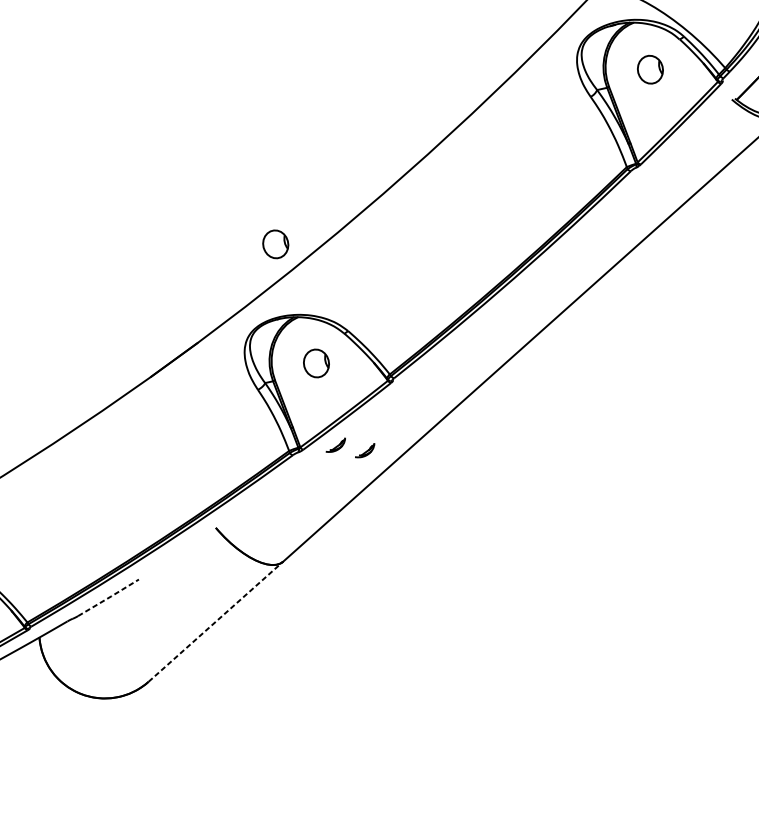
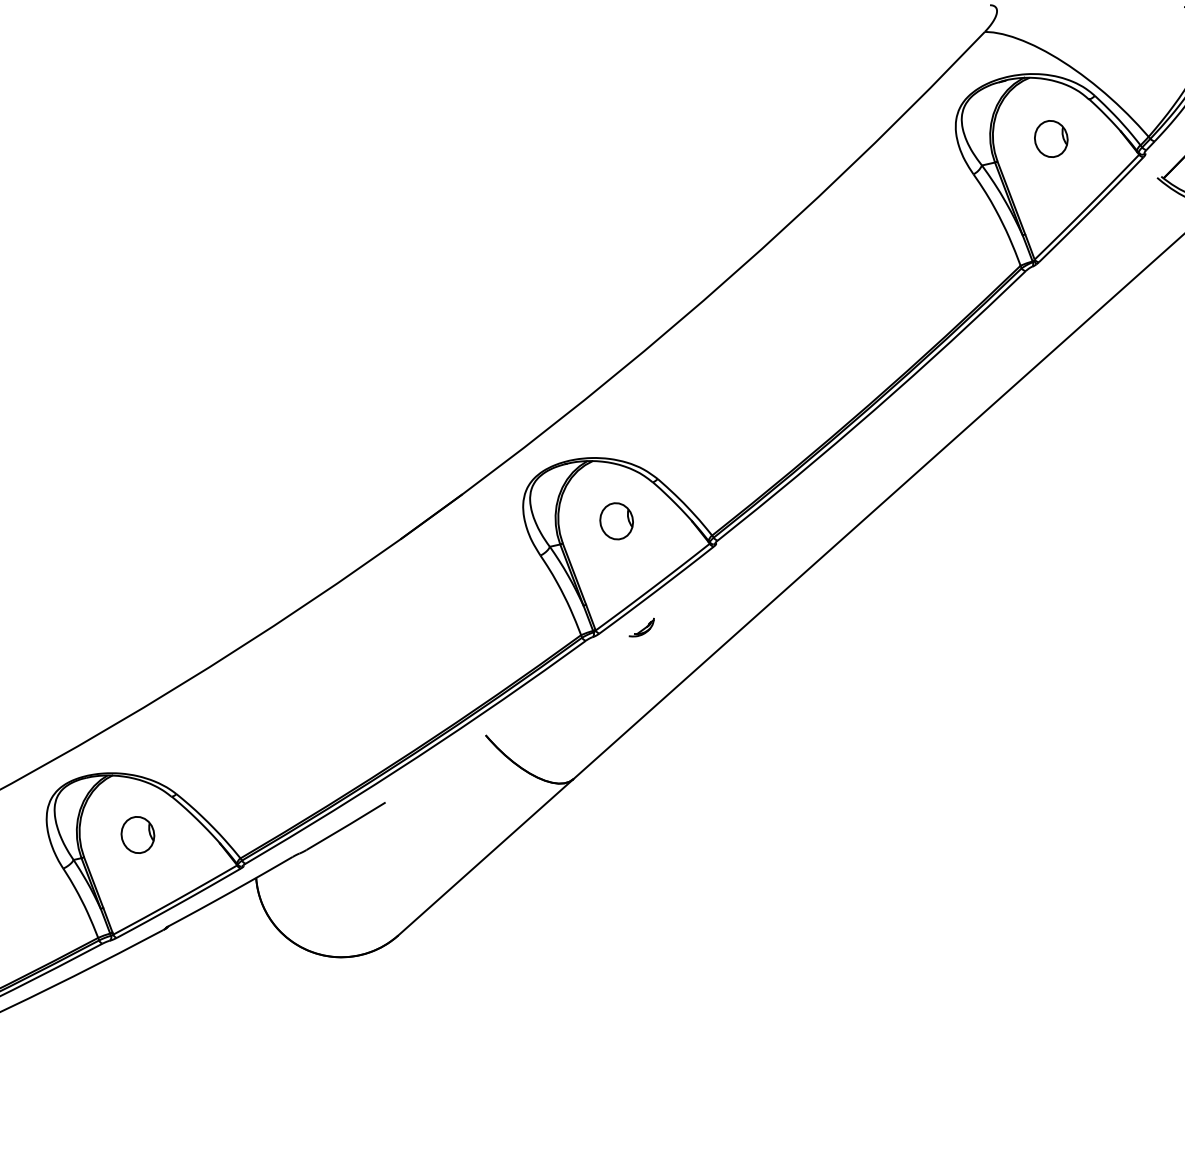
part: (275, 244) -> (563, 366), removed
part: (364, 450) -> (679, 634), removed
line: (108, 597) -> (346, 826), dashed -> solid
line: (216, 621) -> (486, 857), dashed -> solid

